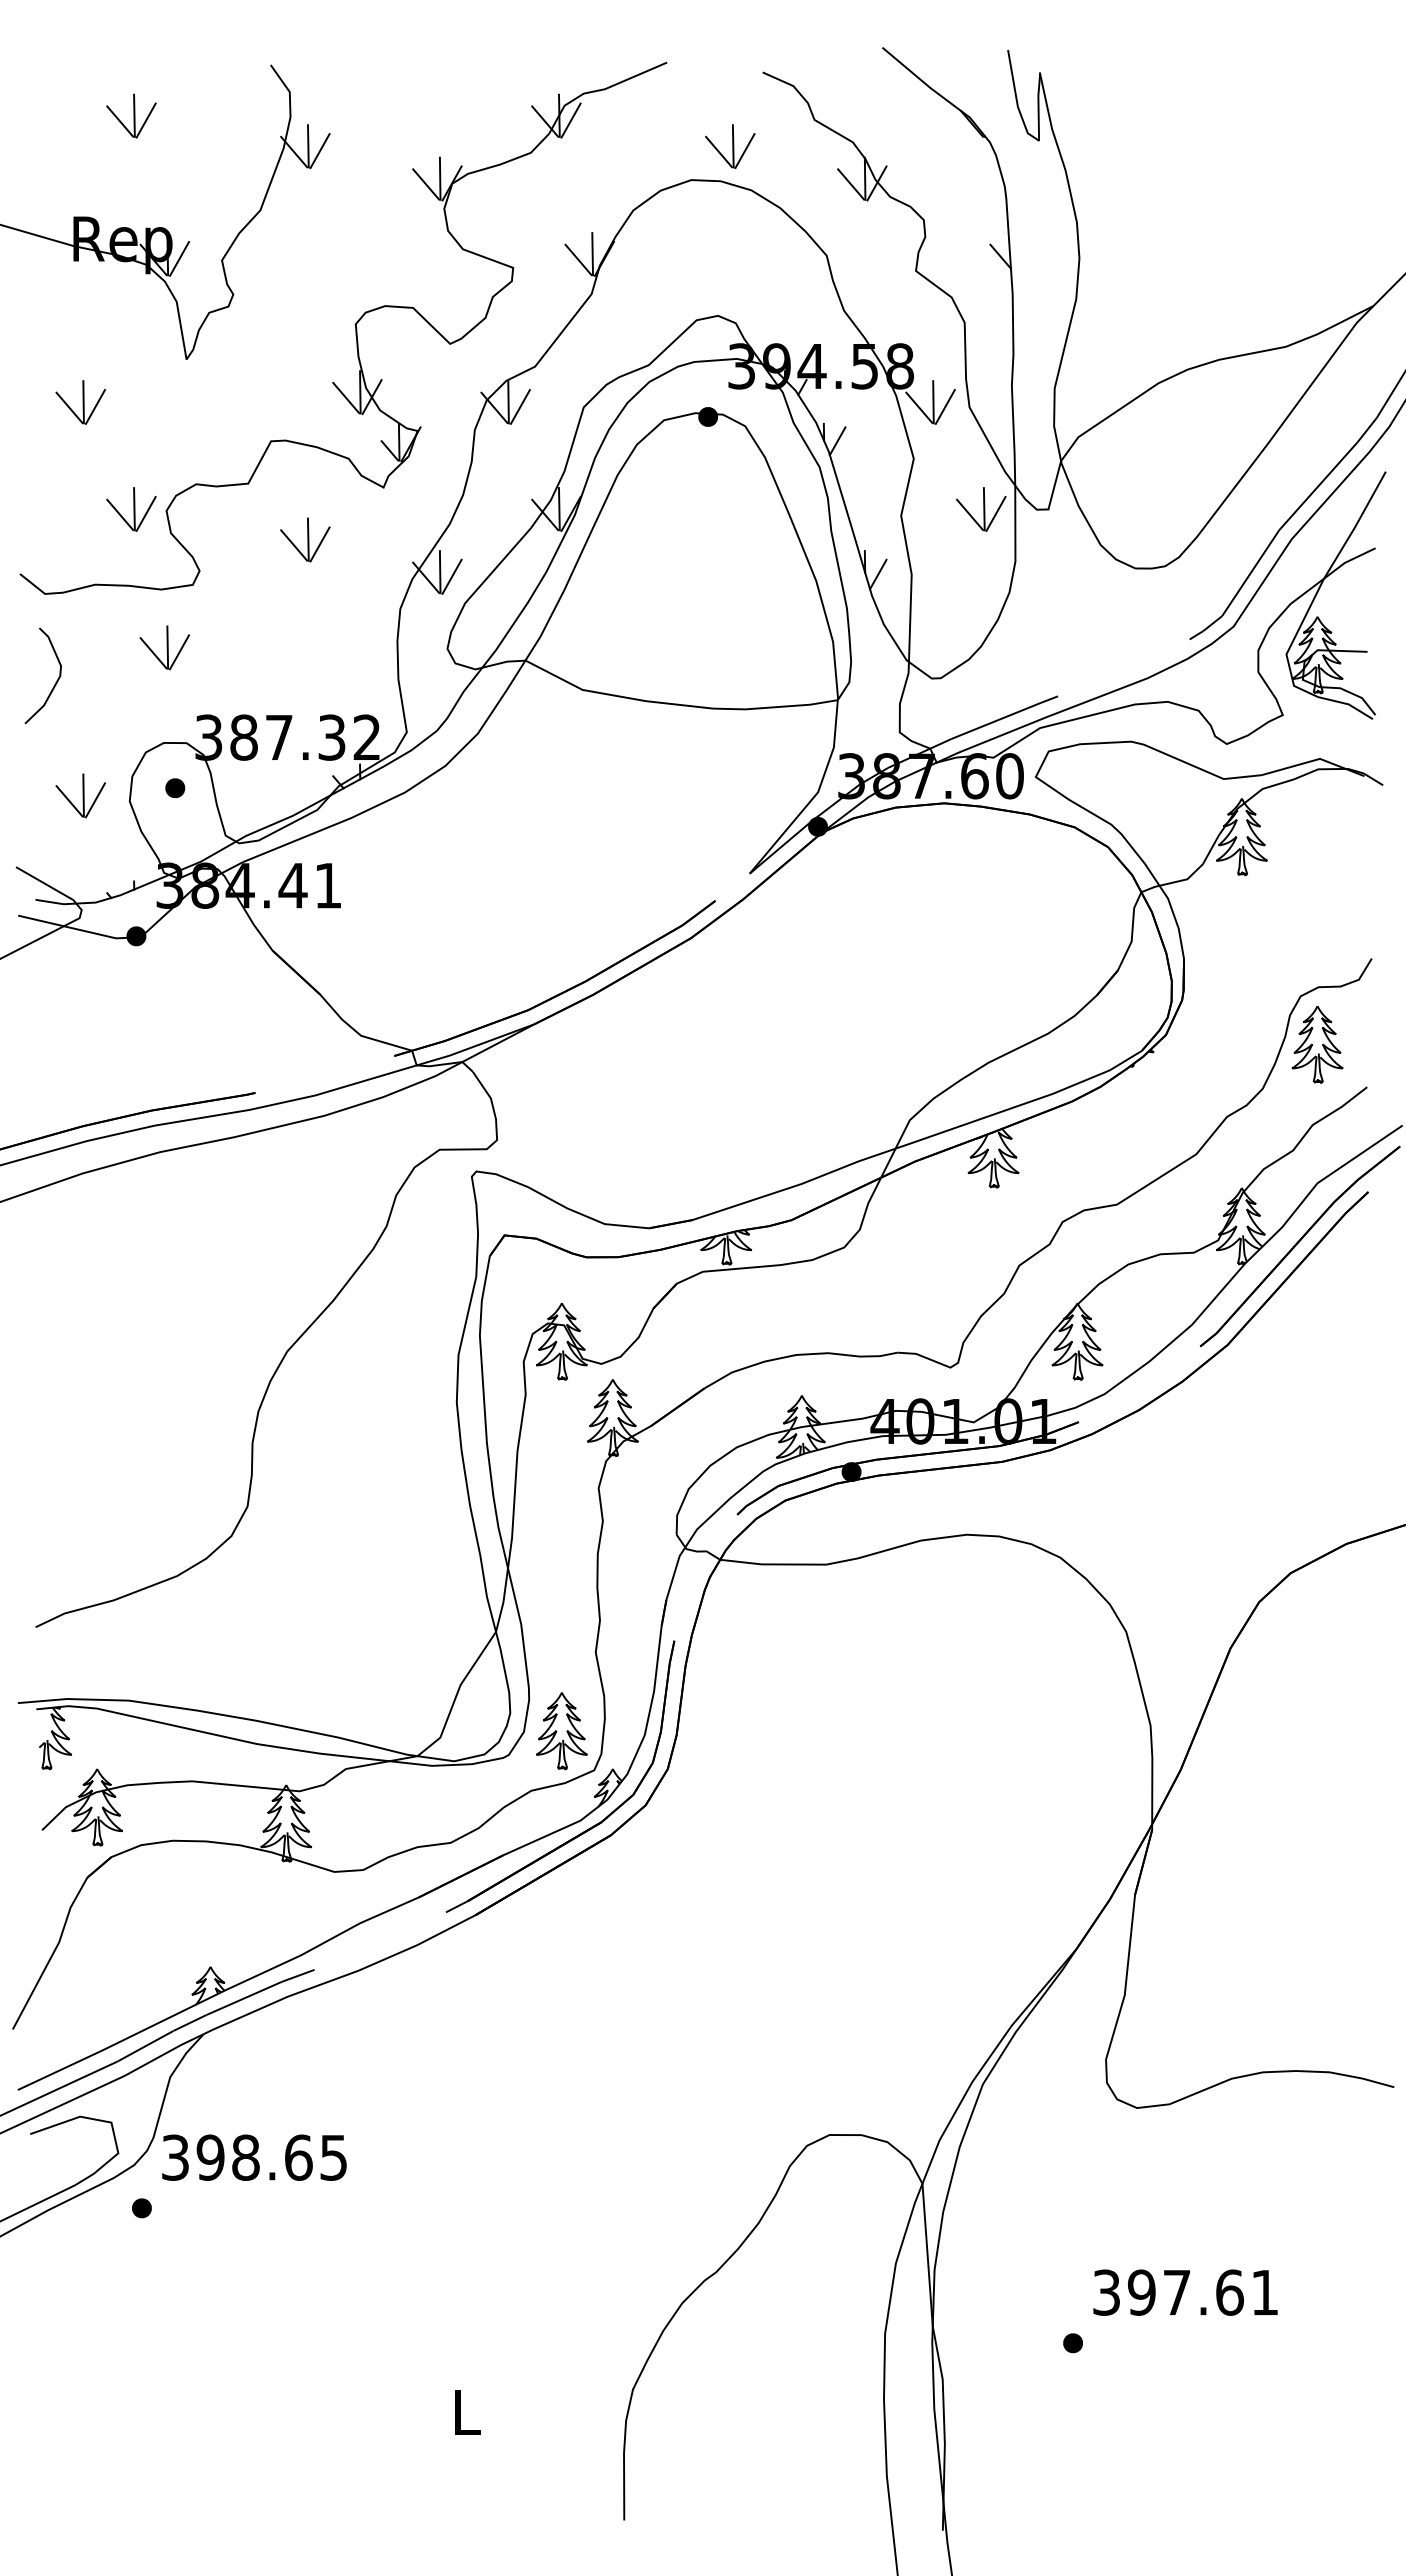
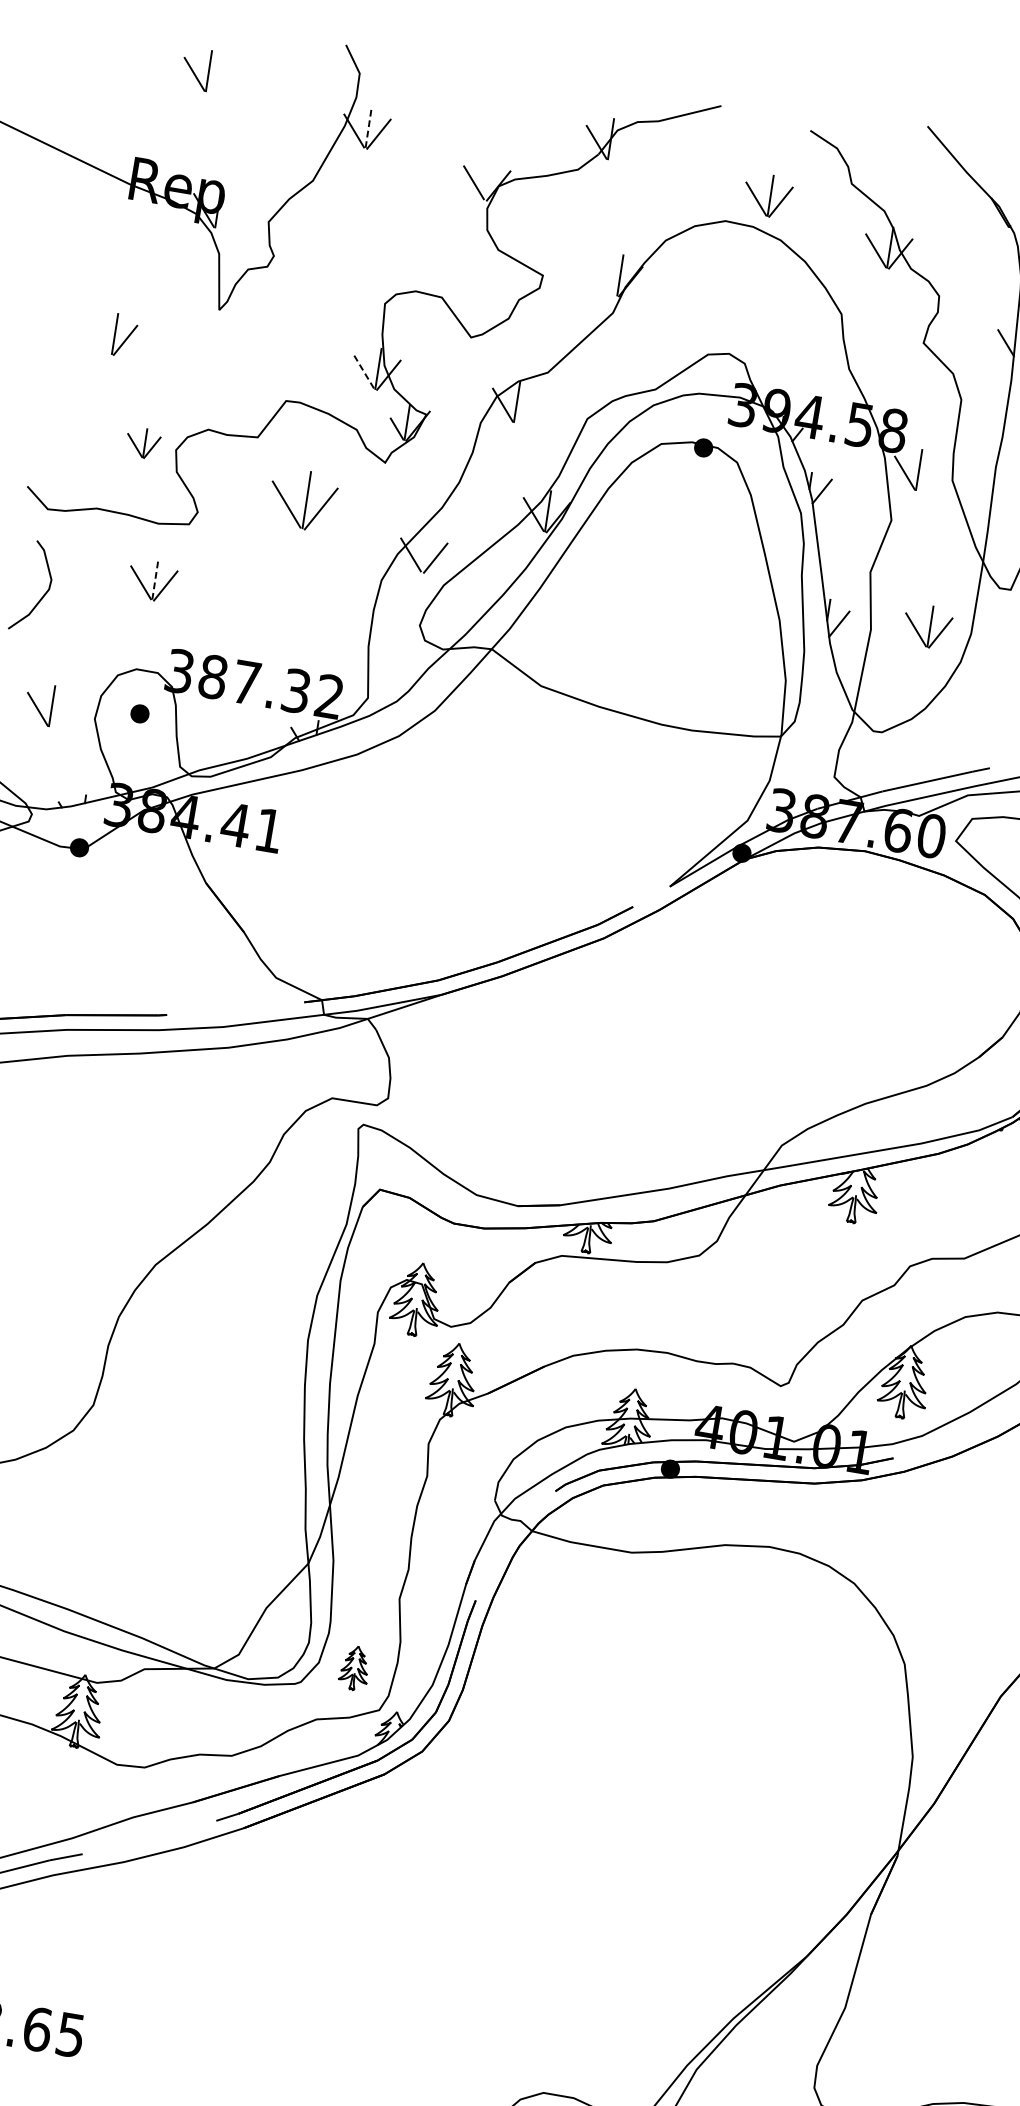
line: (145, 120) -> (218, 77), removed
line: (570, 120) -> (620, 145), removed
line: (308, 145) -> (368, 127), solid -> dashed
line: (439, 178) -> (487, 179), removed
line: (179, 258) -> (228, 213), removed
line: (578, 259) -> (606, 278), removed
line: (346, 398) -> (364, 372), solid -> dashed
line: (519, 406) -> (526, 407), removed
line: (944, 406) -> (928, 475), removed
line: (69, 407) -> (100, 336), removed
part: (131, 509) -> (143, 443), size x0.7
part: (981, 509) -> (927, 626), moved
part: (305, 539) -> (303, 499), size x1.4
line: (439, 572) -> (424, 552), removed
line: (167, 647) -> (155, 579), solid -> dashed
line: (95, 800) -> (62, 712), removed
part: (561, 1731) -> (354, 1668), size x0.6

